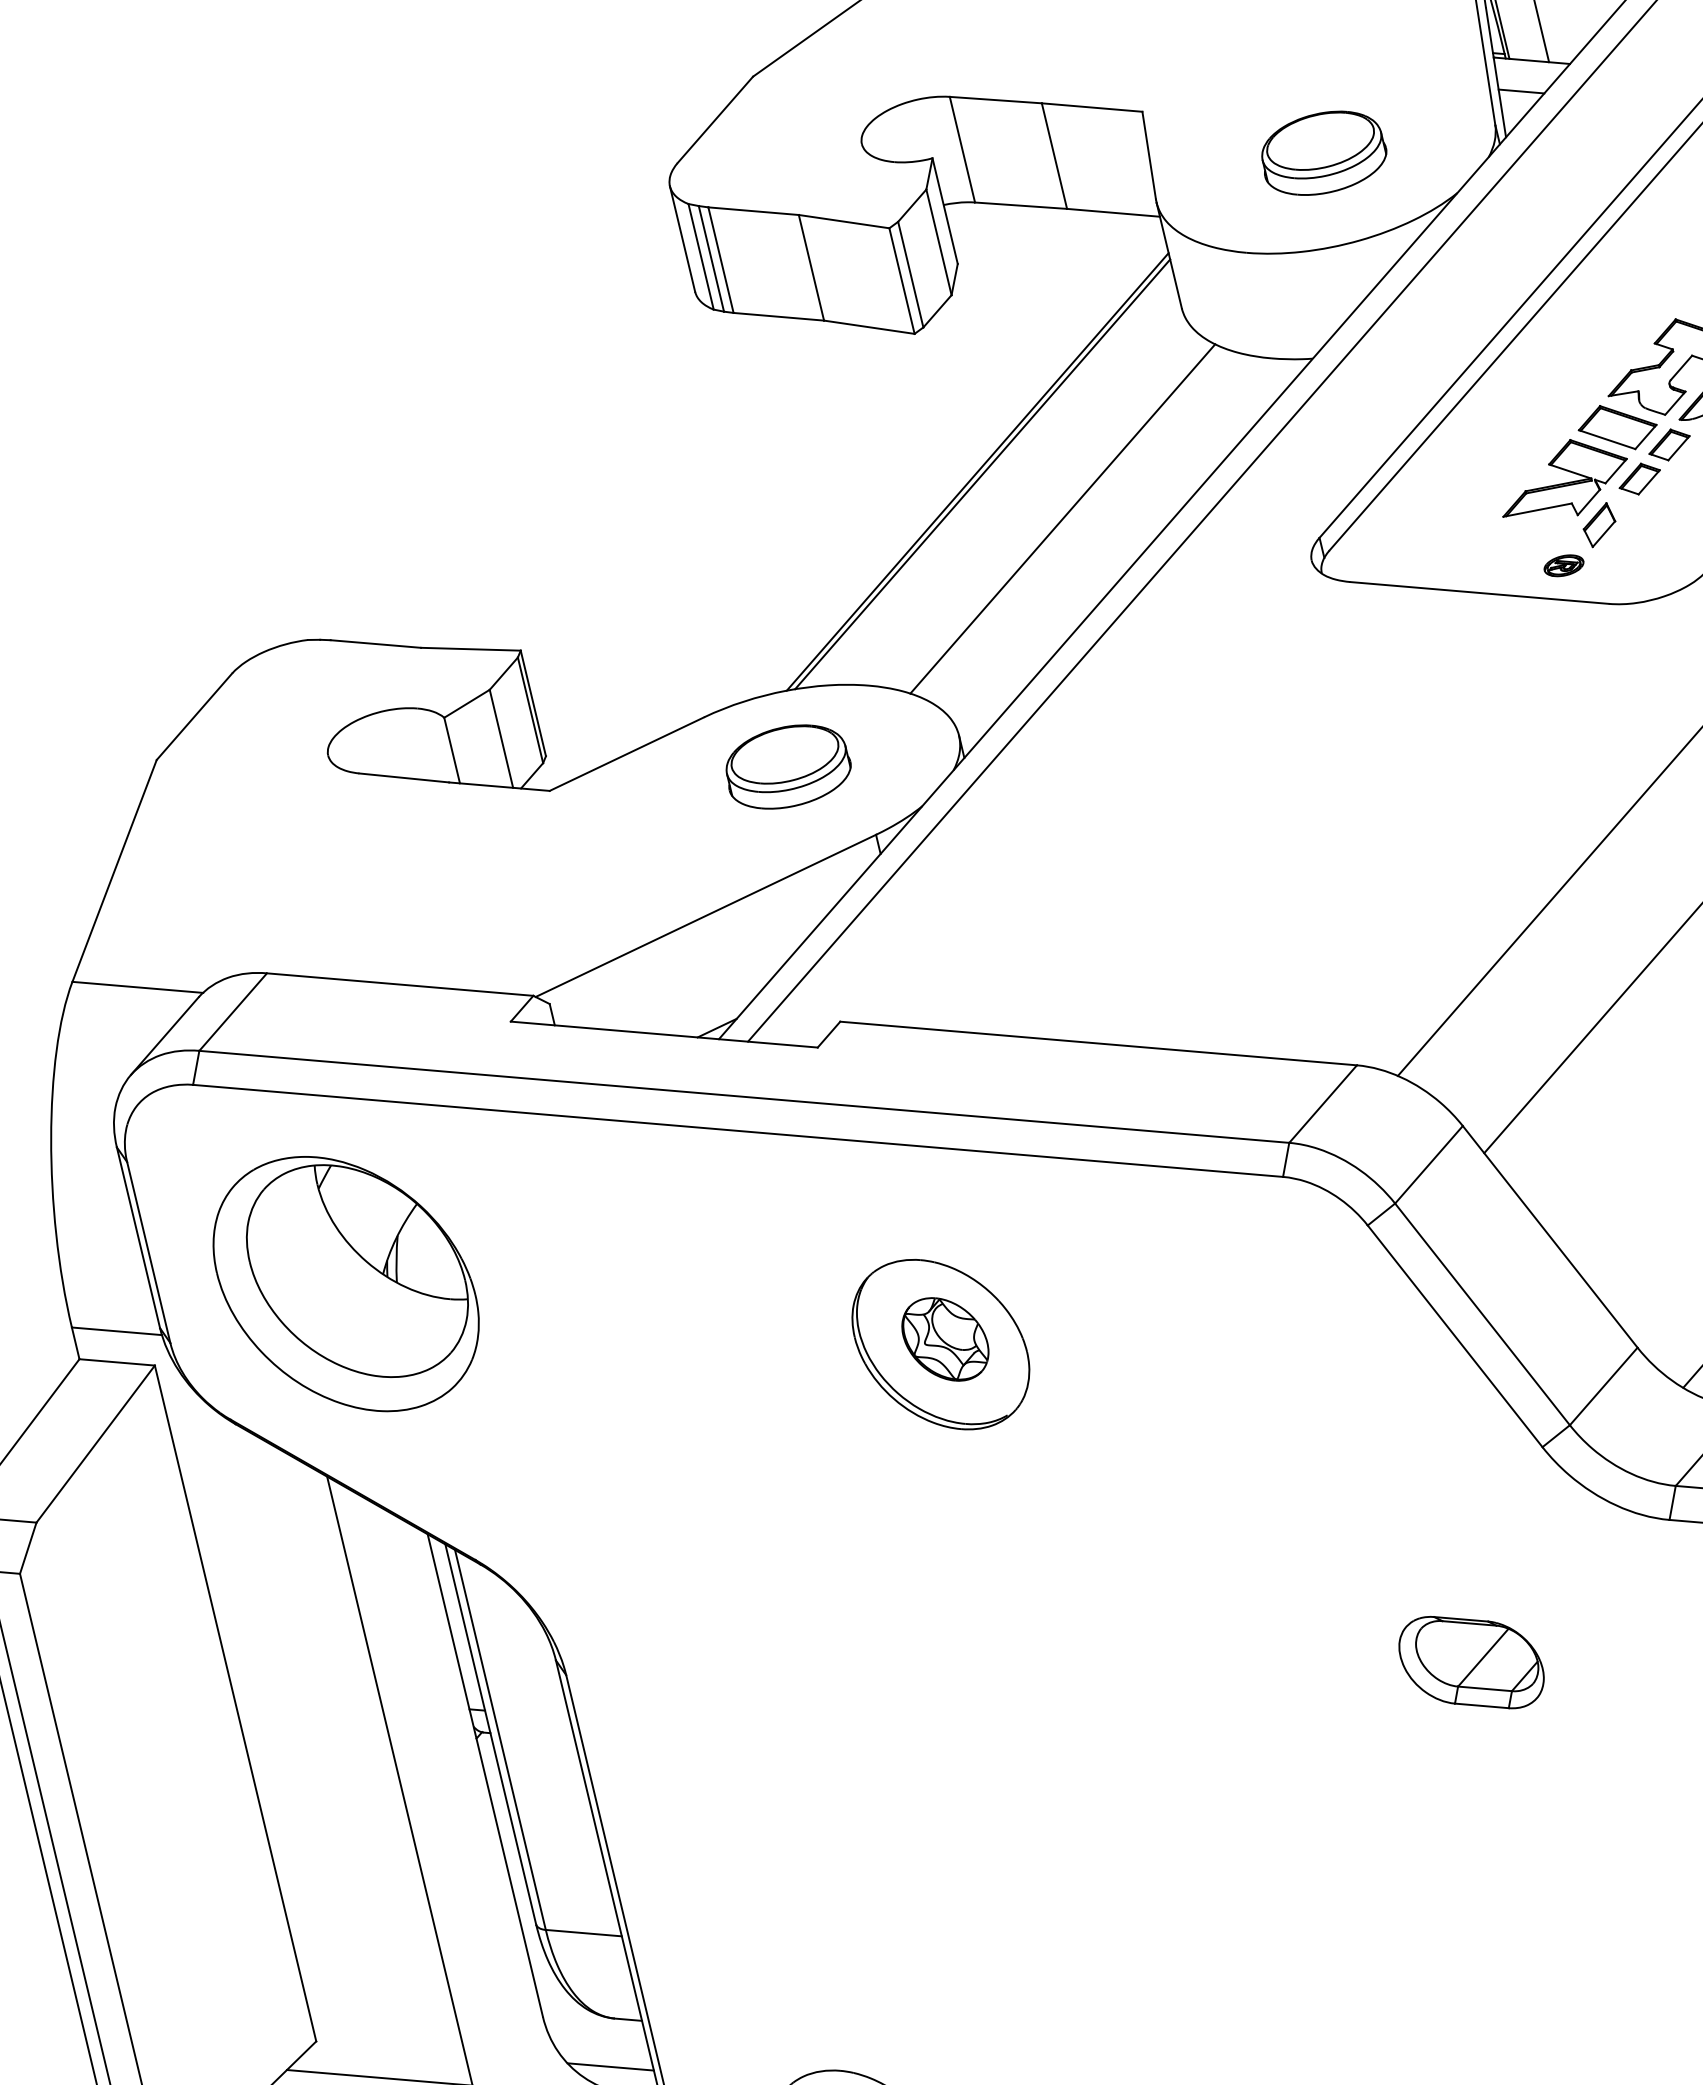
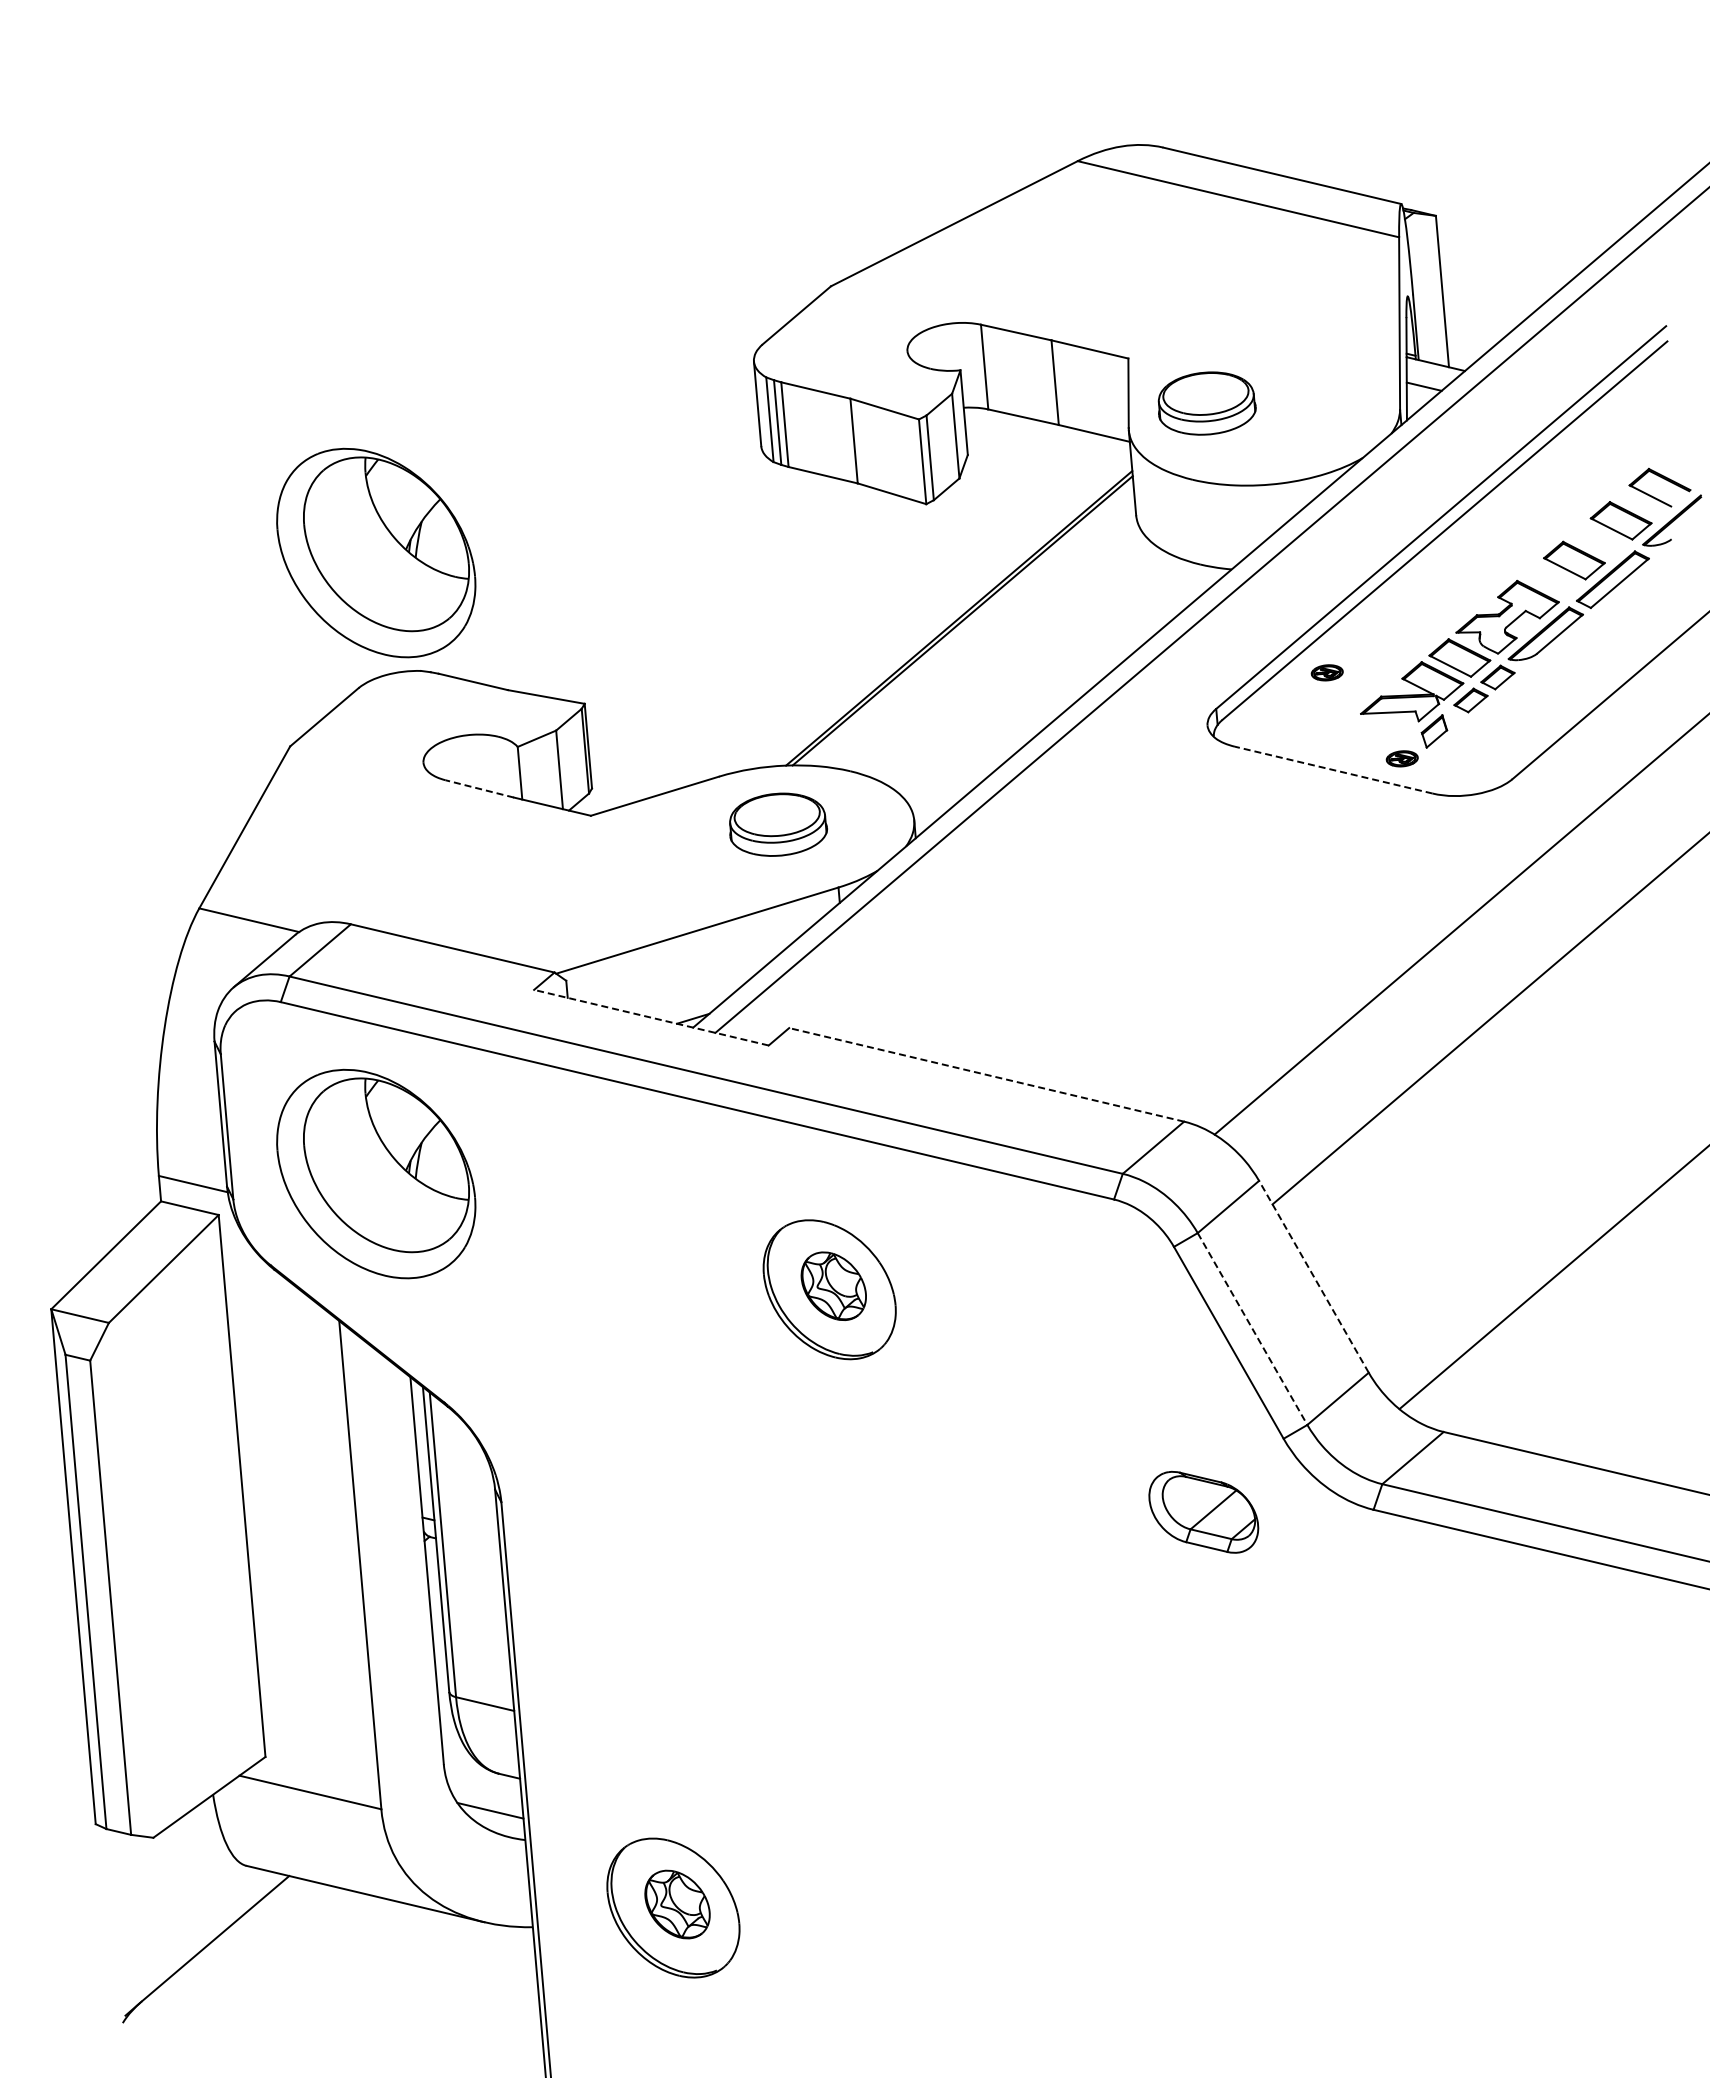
part: (1323, 153) -> (1206, 403), moved
part: (1451, 471) -> (1326, 672), added
part: (229, 498) -> (376, 552), added
line: (1062, 518) -> (1019, 664), removed
line: (1479, 593) -> (1333, 770), solid -> dashed
line: (403, 777) -> (479, 788), solid -> dashed
line: (664, 1034) -> (651, 1017), solid -> dashed
line: (1098, 1043) -> (986, 1074), solid -> dashed
line: (1549, 1236) -> (1313, 1276), solid -> dashed
line: (1482, 1315) -> (1252, 1329), solid -> dashed
part: (1471, 1661) -> (1203, 1511), moved

